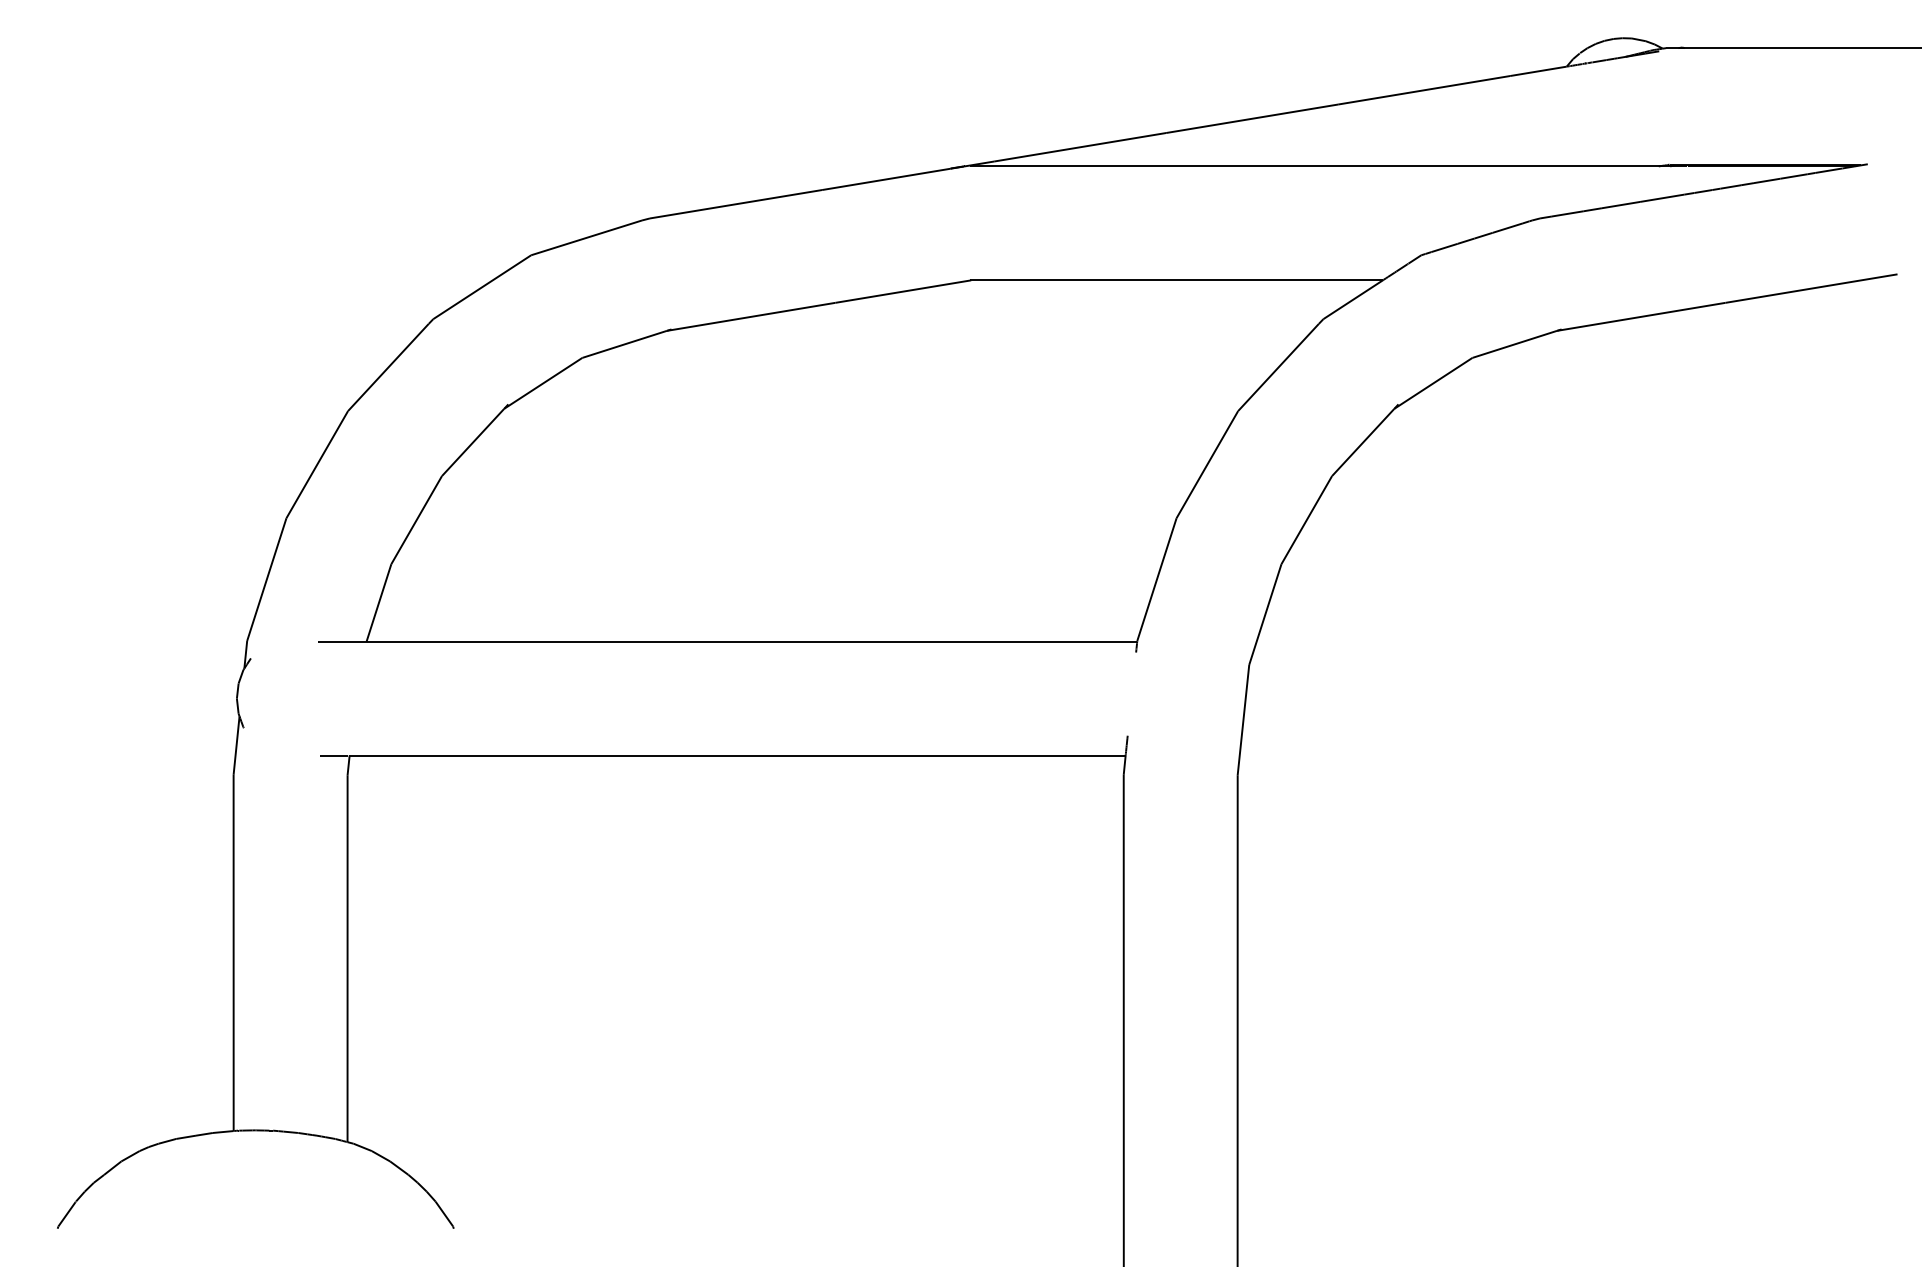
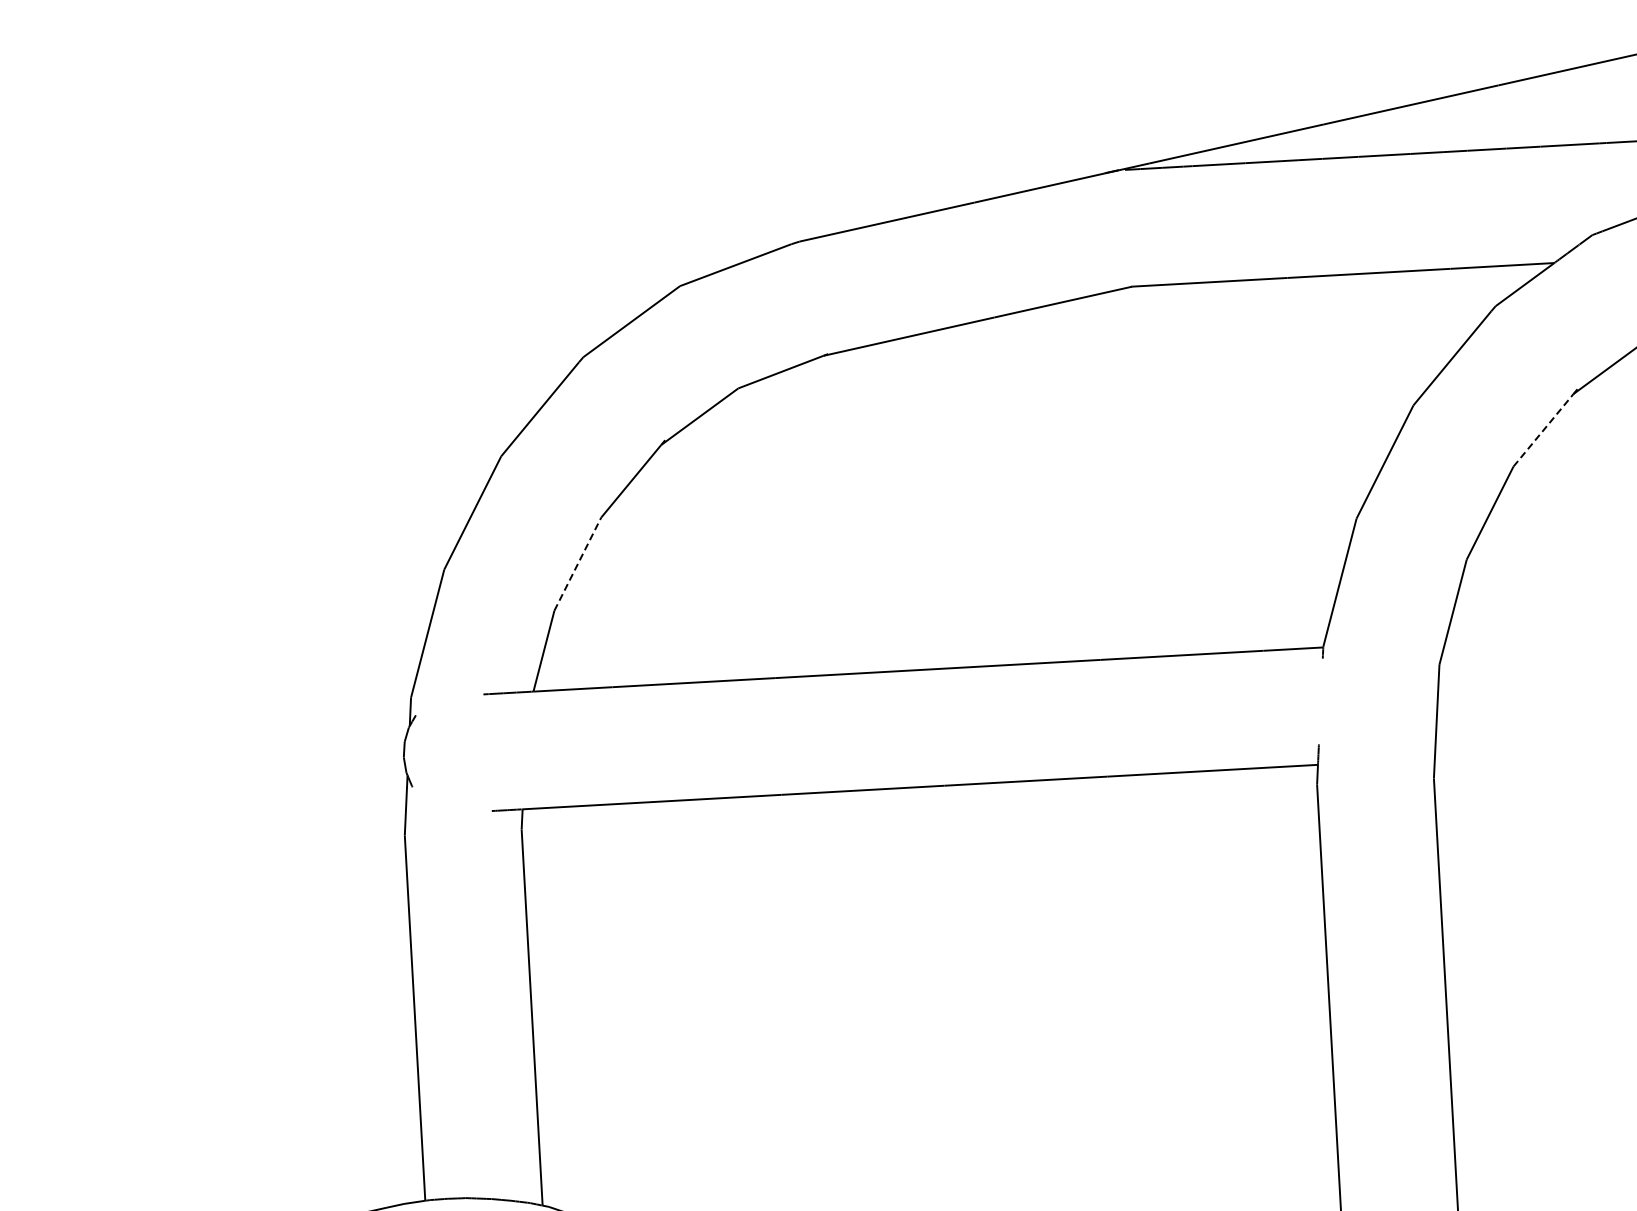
line: (1363, 442) -> (1543, 430), solid -> dashed
line: (416, 520) -> (577, 564), solid -> dashed

